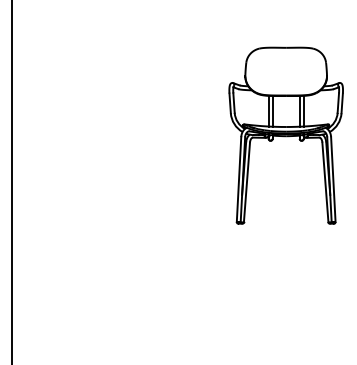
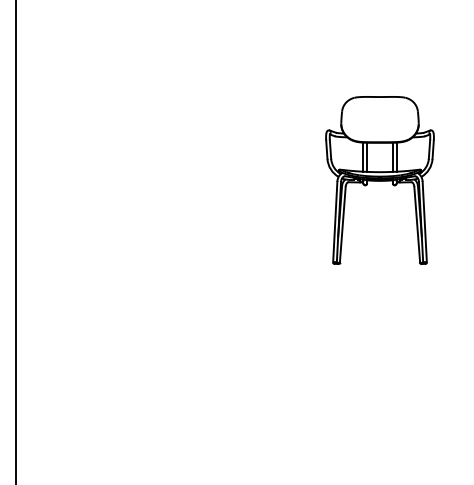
part: (285, 135) -> (379, 180), size x0.71

